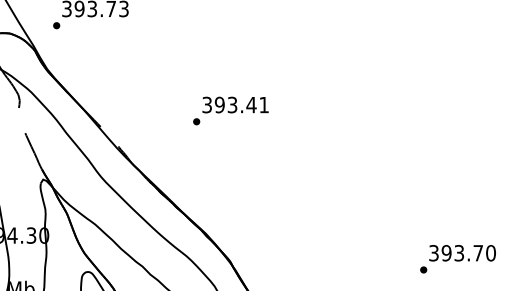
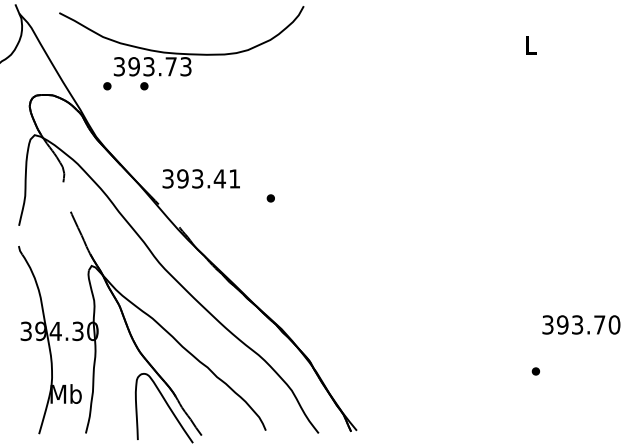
part: (88, 25) -> (144, 86), added
text: (234, 104) -> (200, 178), moved
text: (462, 252) -> (581, 324), moved

